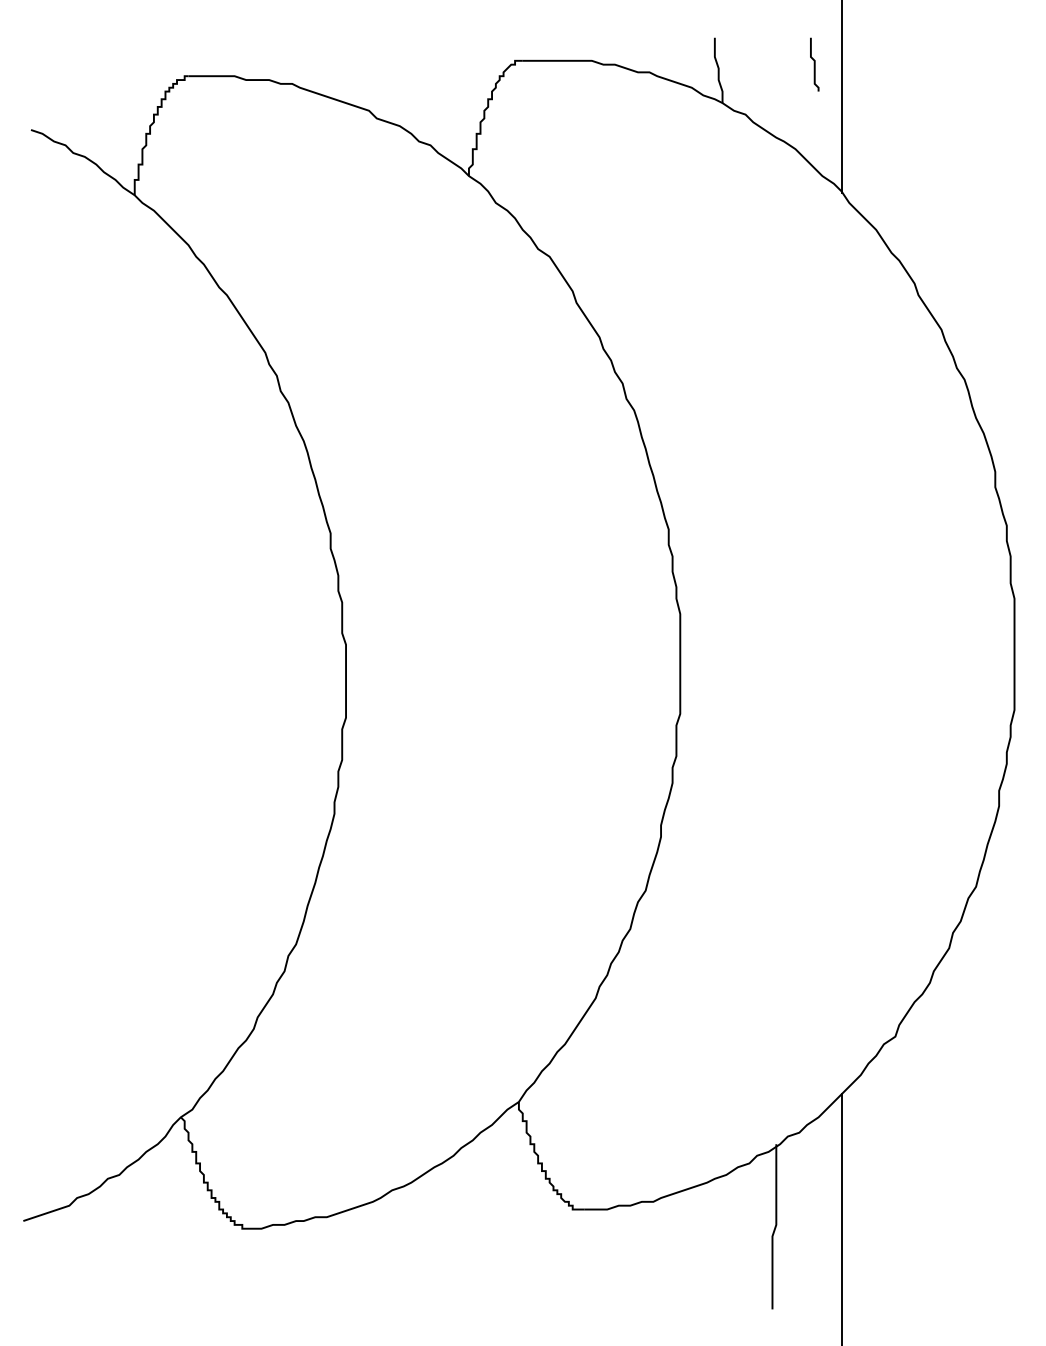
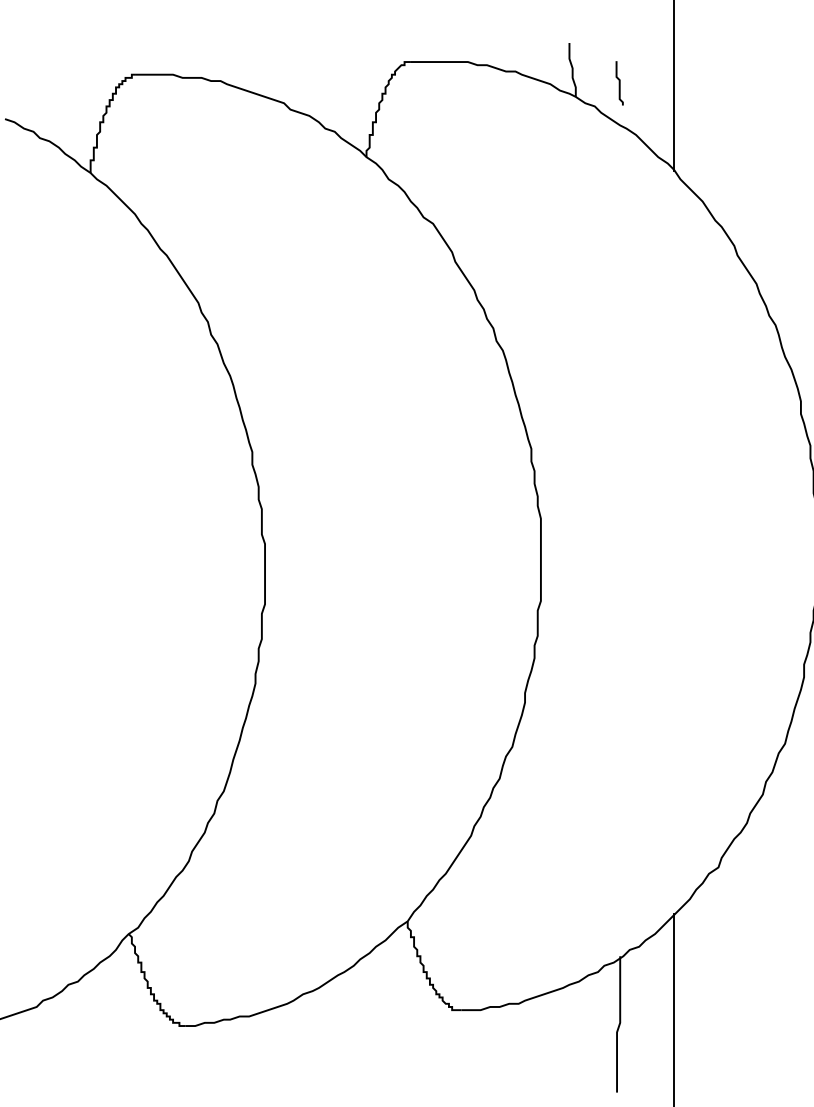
curve: (814, 64) -> (619, 83), moved

